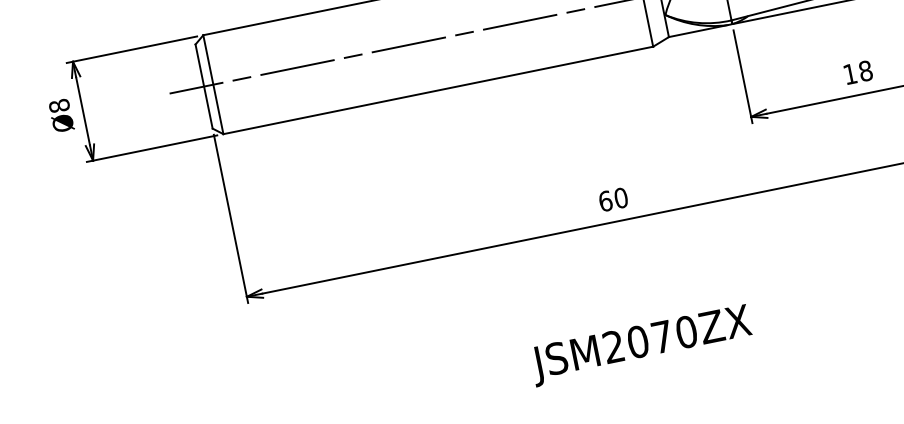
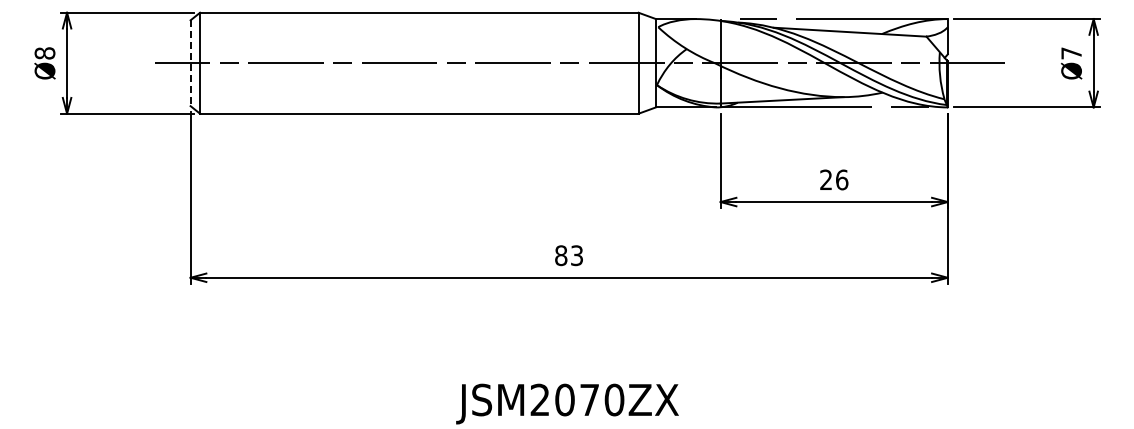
text: (858, 72) -> (834, 179), 18 -> 26
line: (204, 86) -> (190, 63), solid -> dashed
text: (613, 199) -> (569, 255), 60 -> 83

